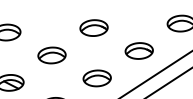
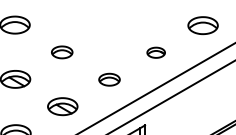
part: (93, 28) -> (108, 25), removed
part: (138, 50) -> (155, 52), size x0.6
part: (51, 55) -> (61, 52), size x0.7
part: (97, 78) -> (109, 79), size x0.7

